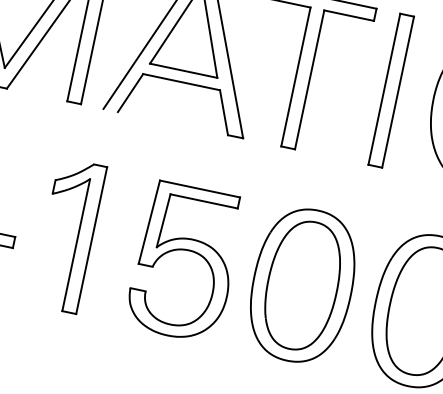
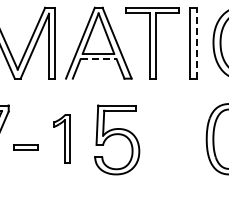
line: (183, 83) -> (99, 59), solid -> dashed
line: (397, 90) -> (196, 42), solid -> dashed
part: (66, 234) -> (61, 138), size x0.7
part: (300, 285) -> (171, 139), removed

